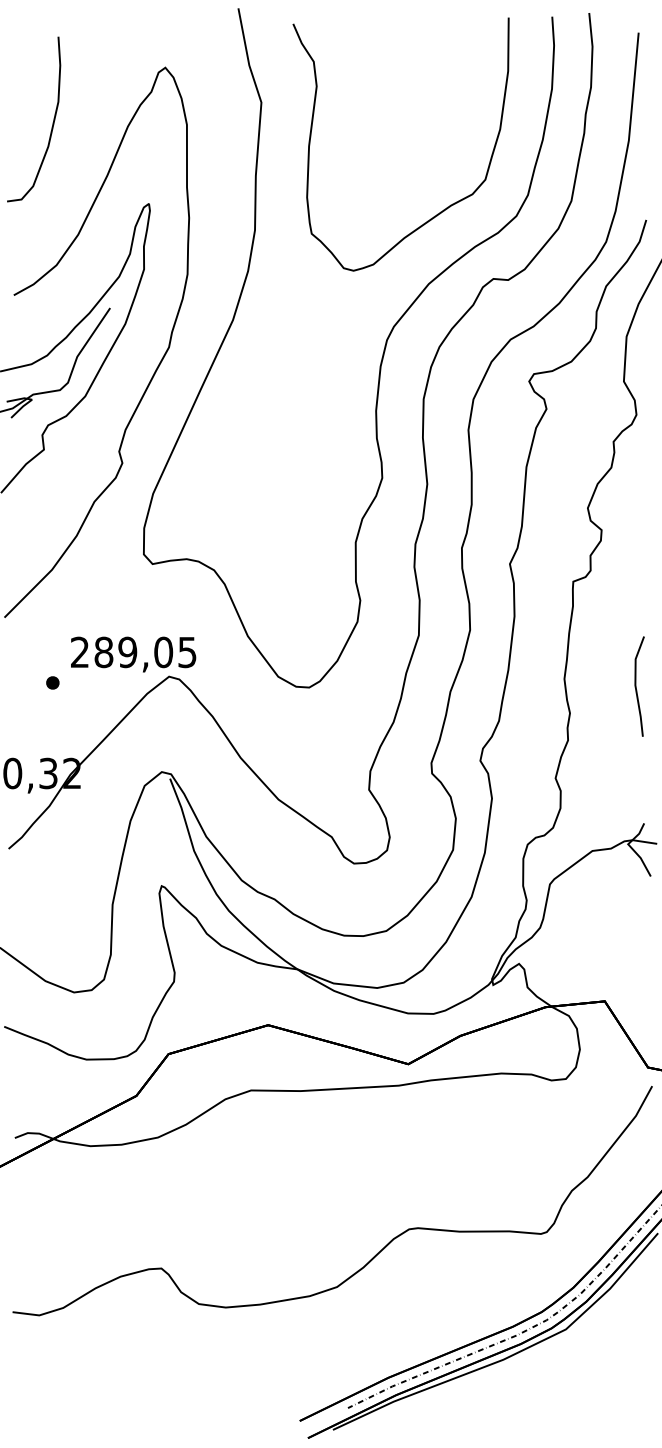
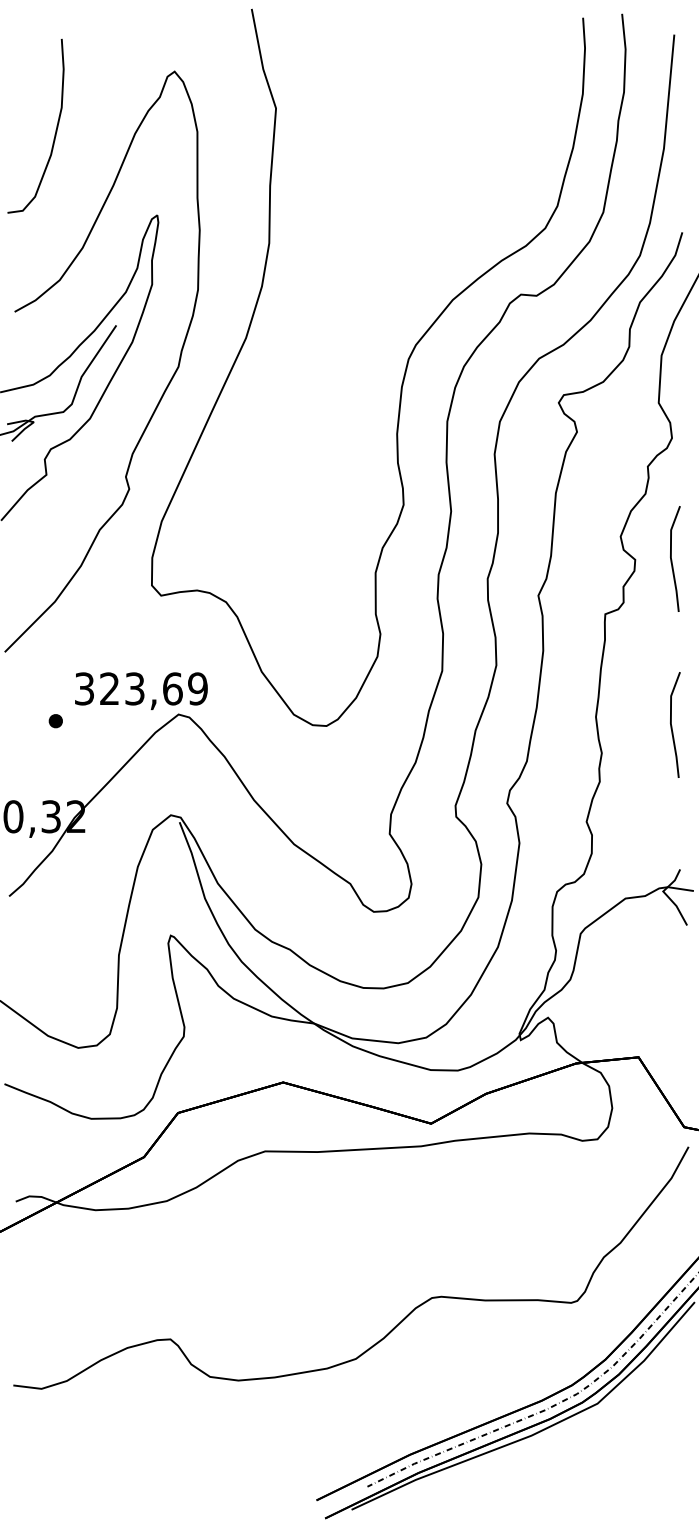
curve: (444, 208) -> (469, 220), removed
line: (636, 529) -> (672, 559), added
text: (133, 652) -> (141, 688), 289,05 -> 323,69

